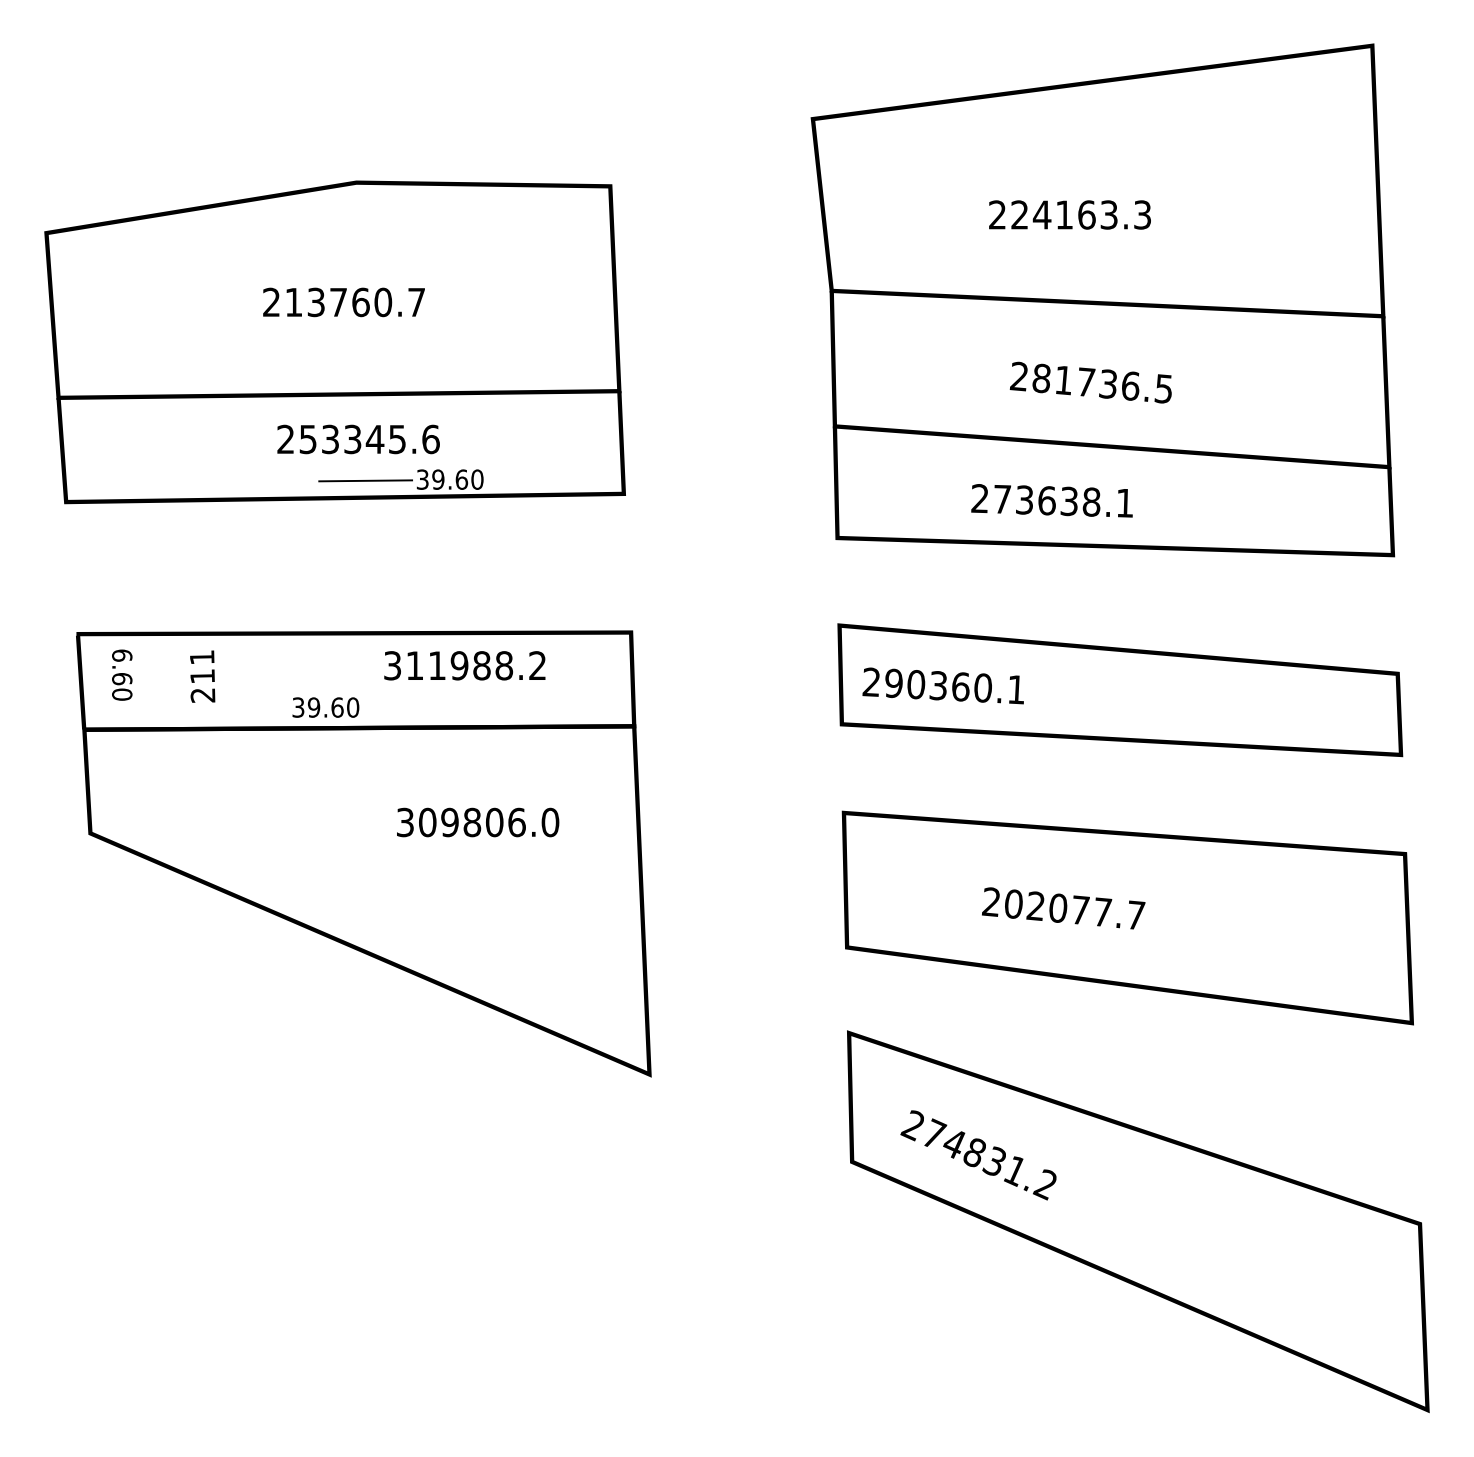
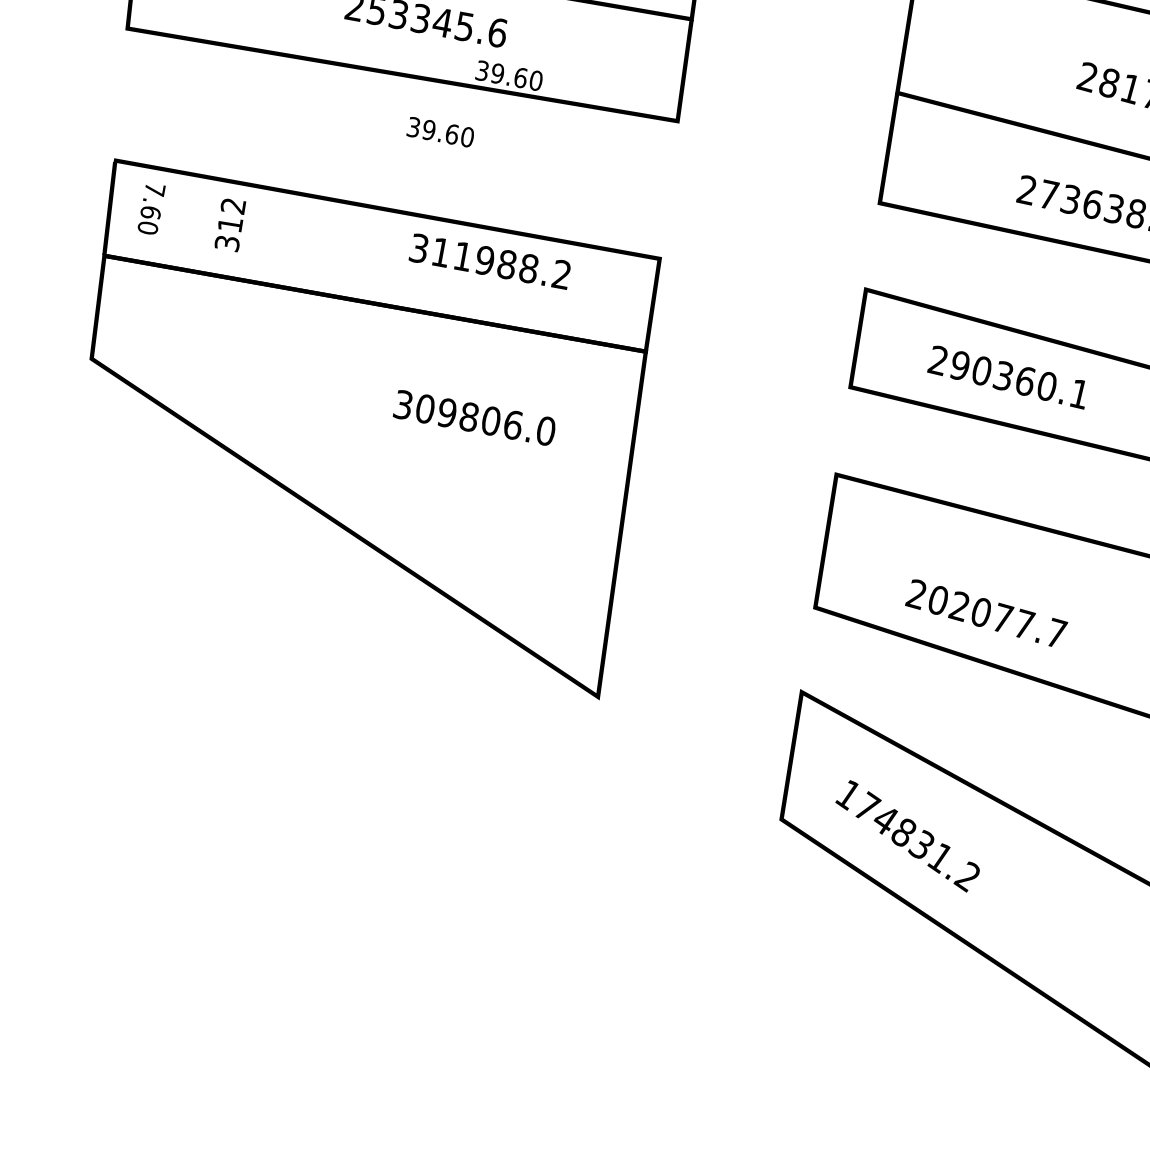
line: (365, 480) -> (425, 61), removed
text: (122, 655) -> (155, 189), 6.60 -> 7.60
text: (202, 676) -> (230, 224), 211 -> 312
text: (942, 685) -> (1007, 376), moved
text: (325, 707) -> (440, 132), moved
text: (1063, 908) -> (986, 613), moved
text: (911, 1125) -> (846, 794), 274831.2 -> 174831.2

